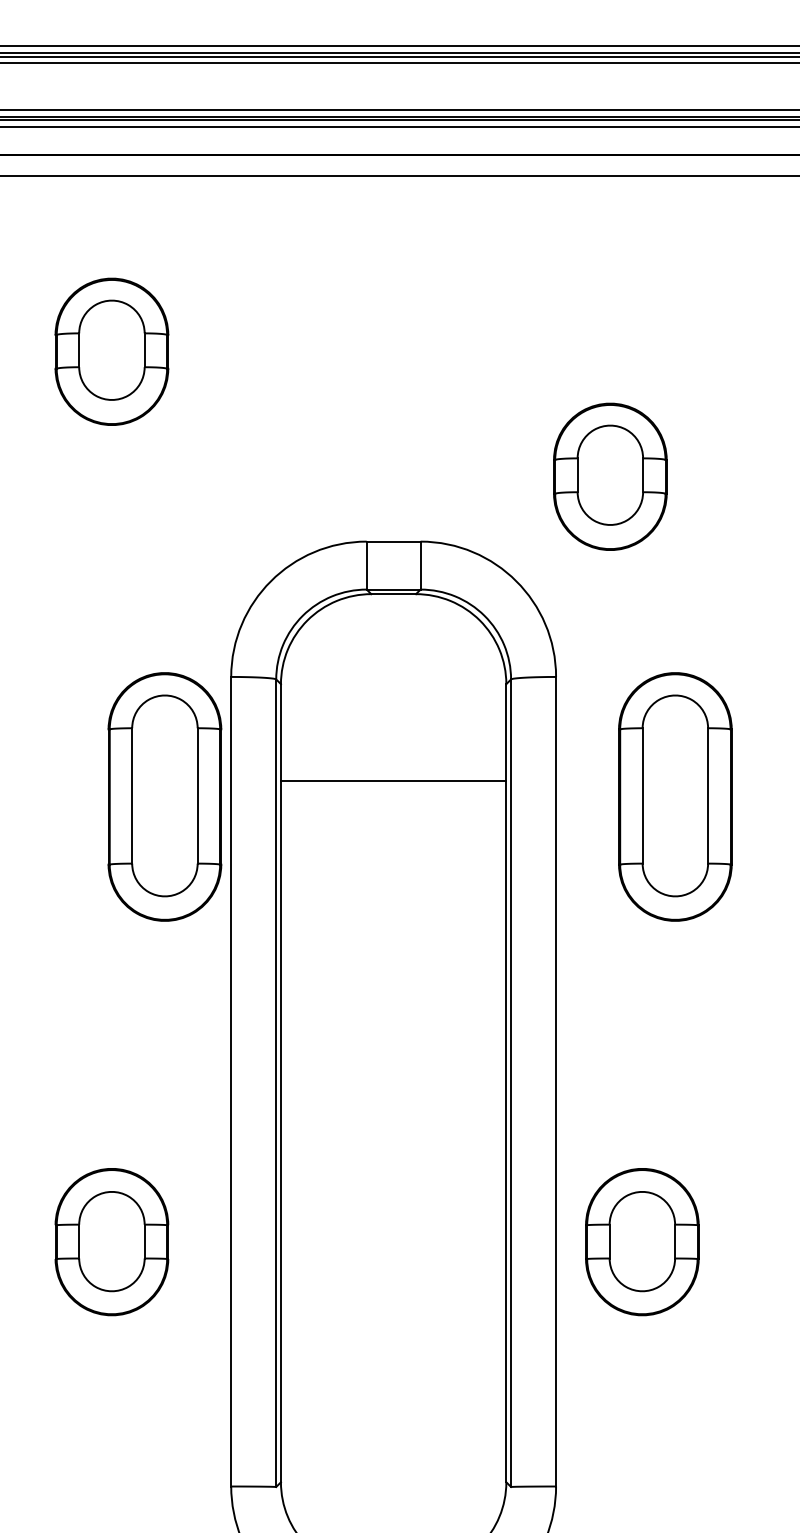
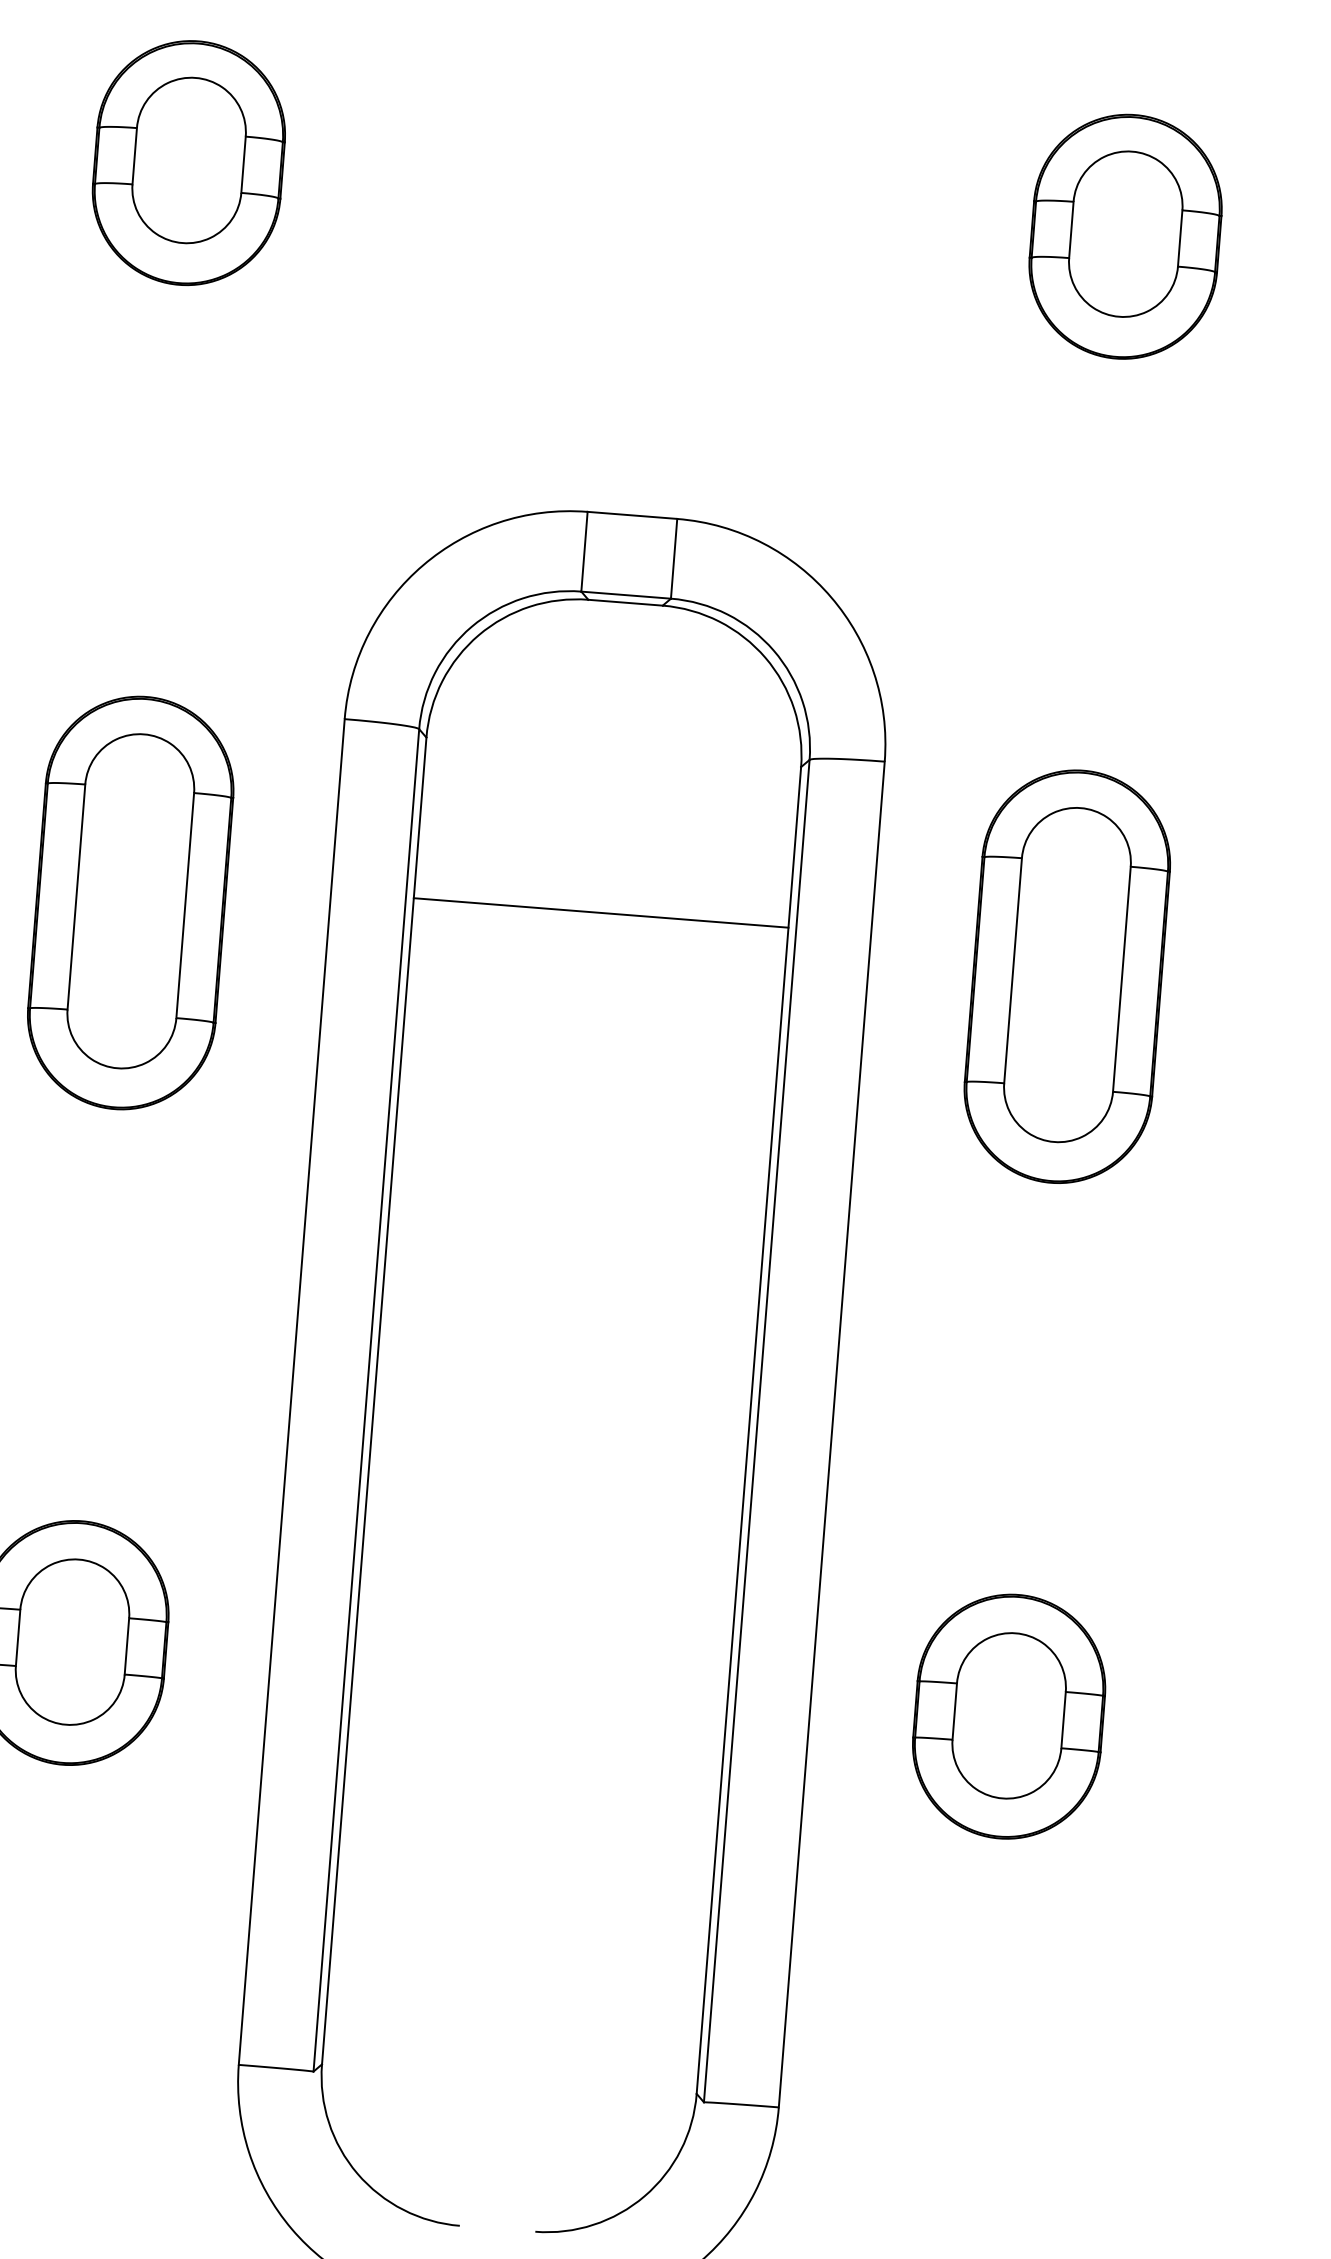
part: (610, 476) -> (1125, 236), moved
part: (164, 796) -> (130, 902), moved
part: (642, 1242) -> (1009, 1717), moved

